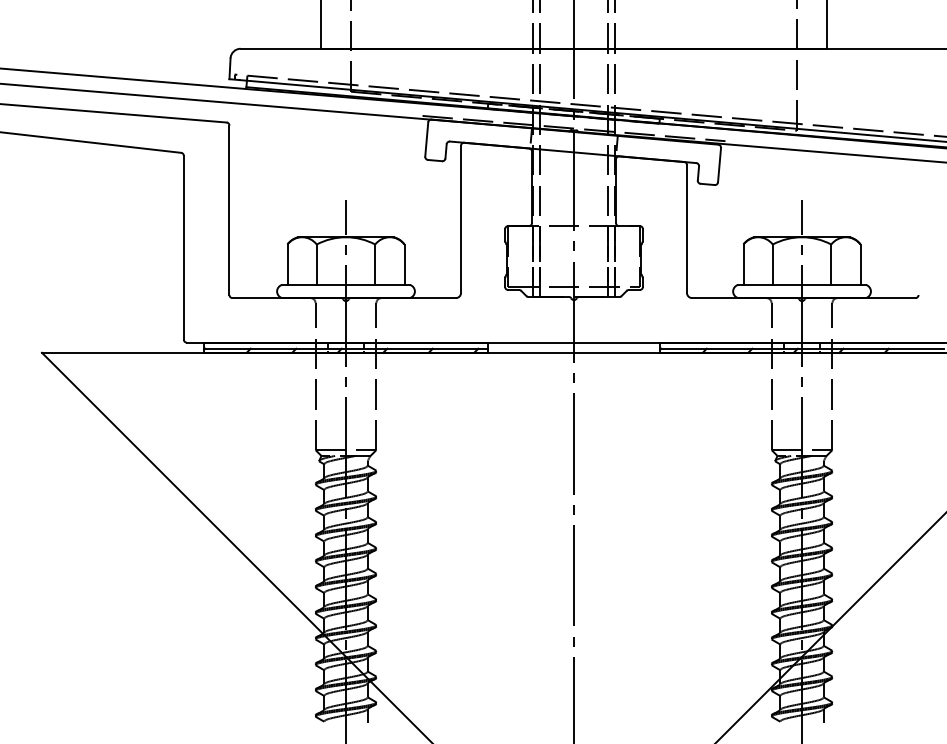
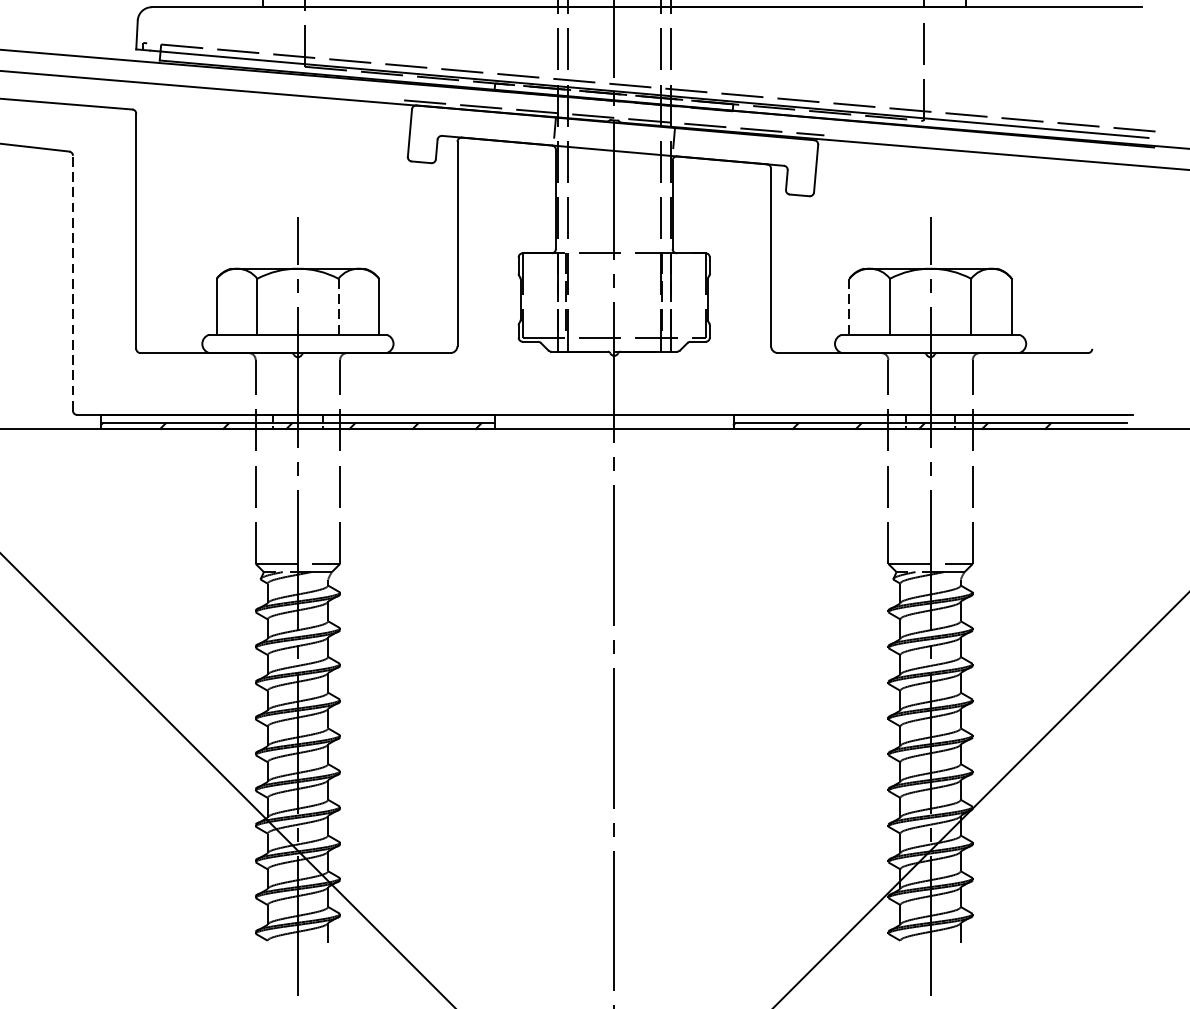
line: (183, 247) -> (72, 282), solid -> dashed
line: (375, 265) -> (338, 307), solid -> dashed
line: (743, 265) -> (849, 307), solid -> dashed

